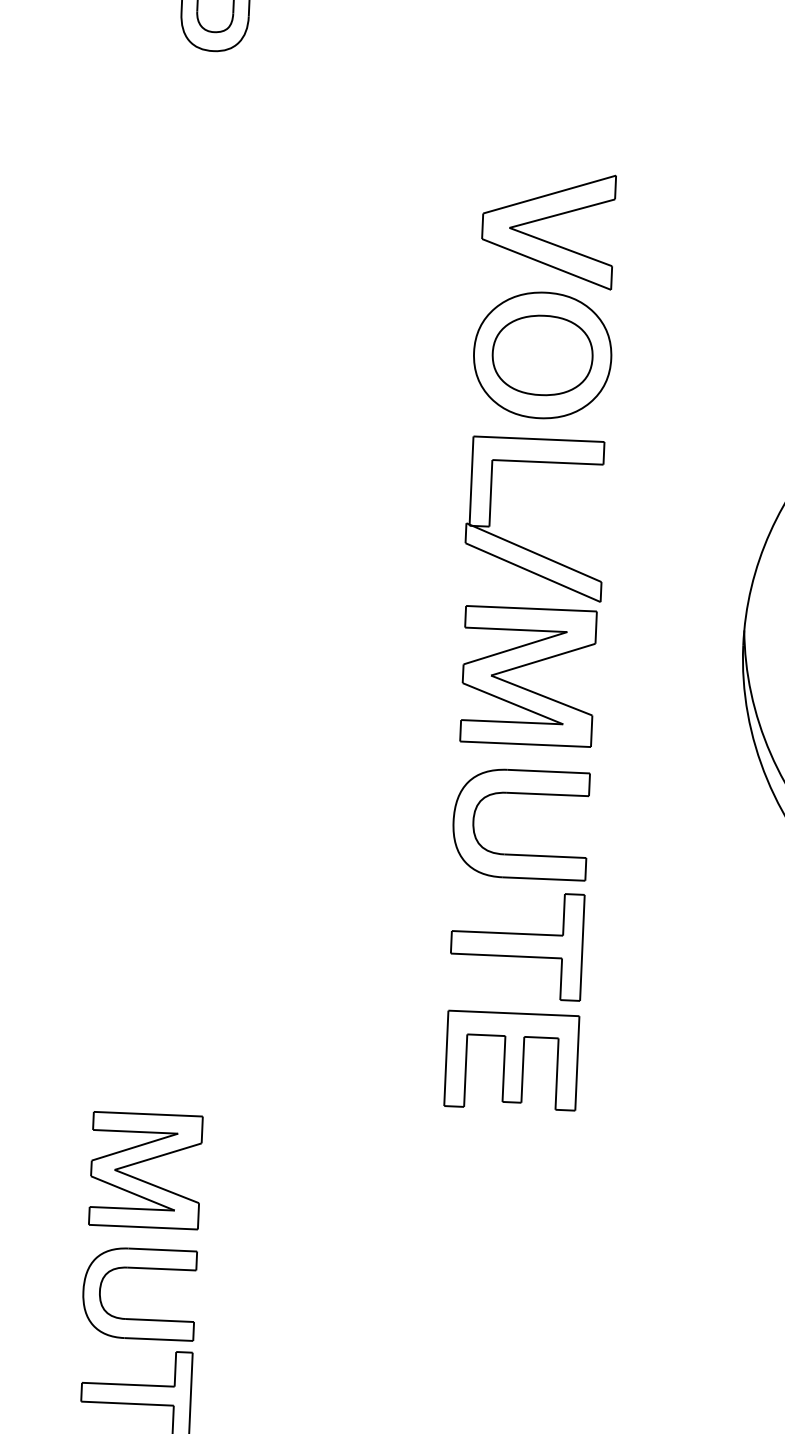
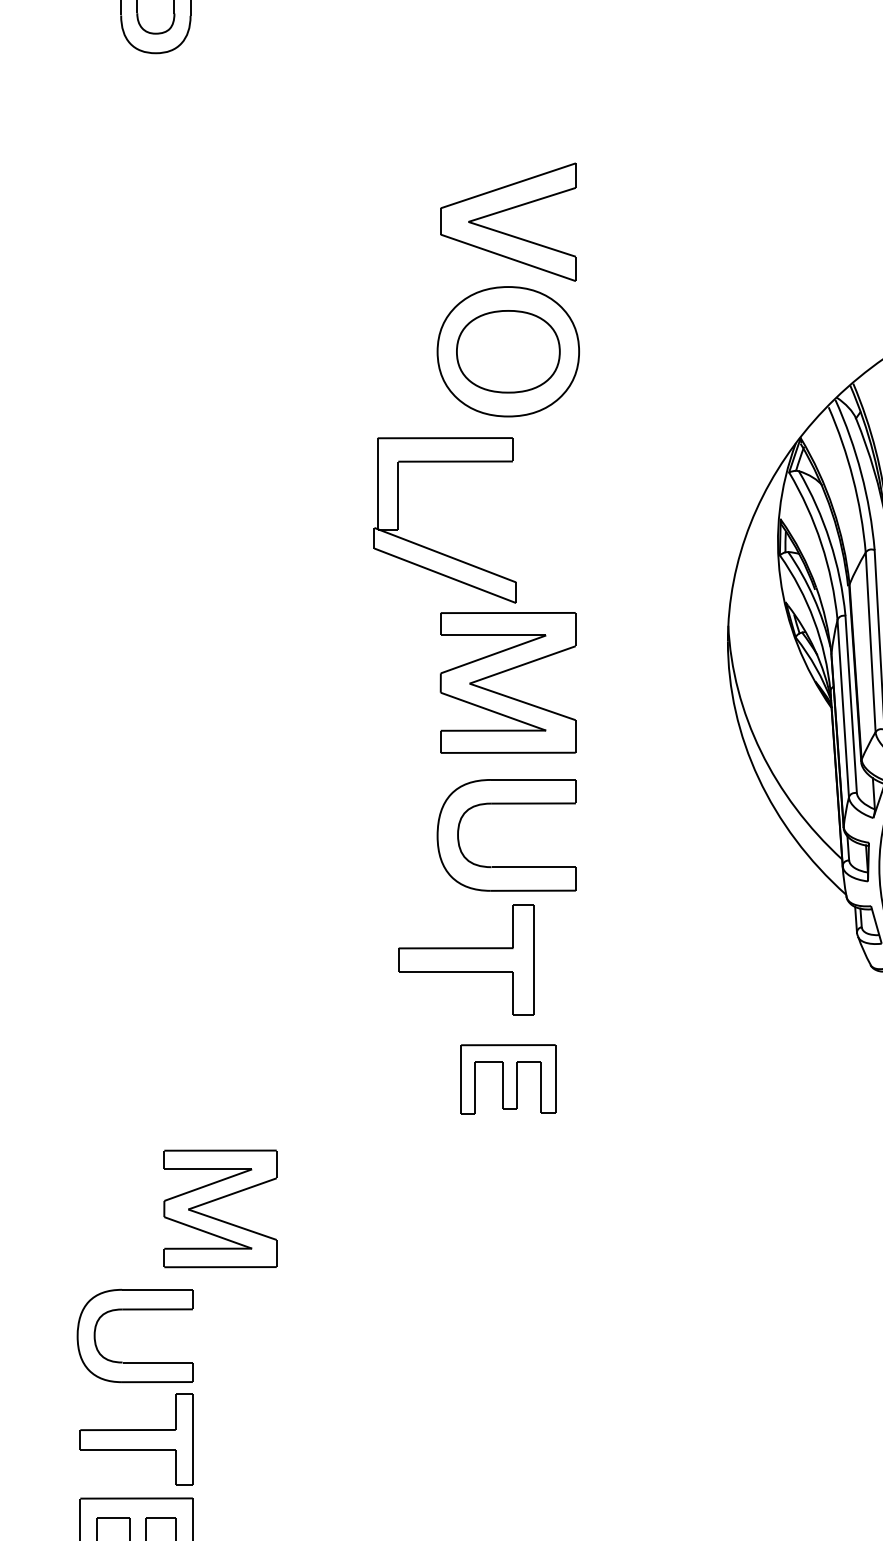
part: (520, 545) -> (431, 548), moved
part: (517, 944) -> (466, 959), moved
part: (511, 1060) -> (508, 1079), size x0.7
part: (143, 1162) -> (217, 1200), moved

